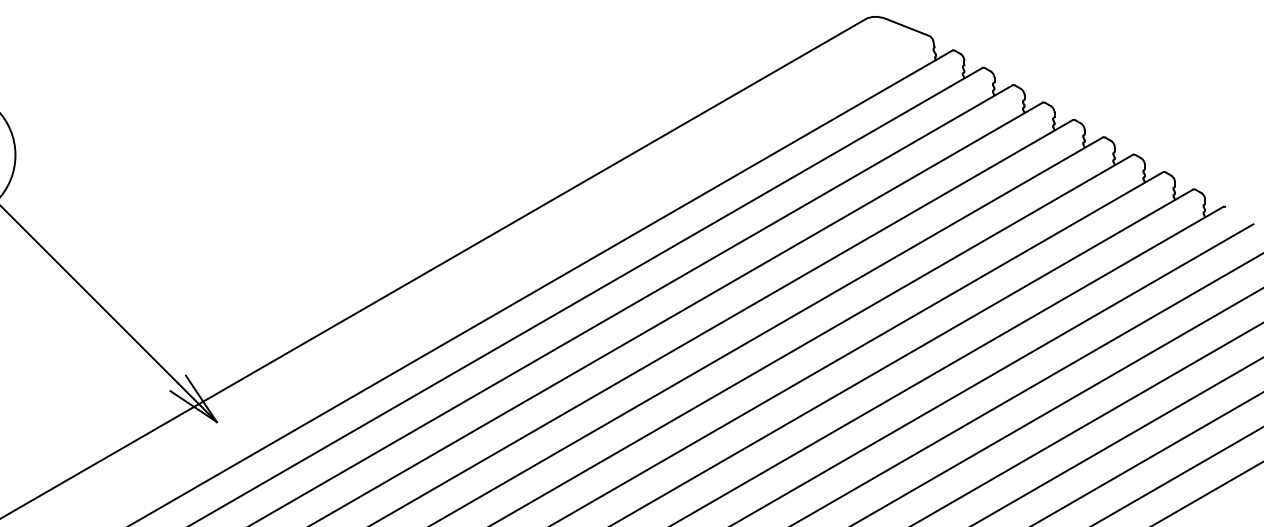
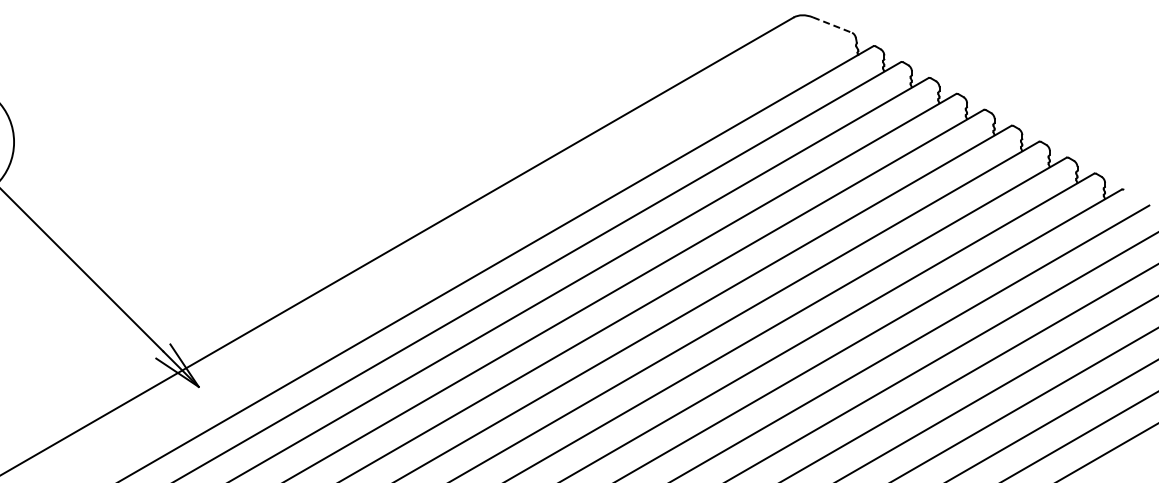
line: (908, 27) -> (833, 25), solid -> dashed

